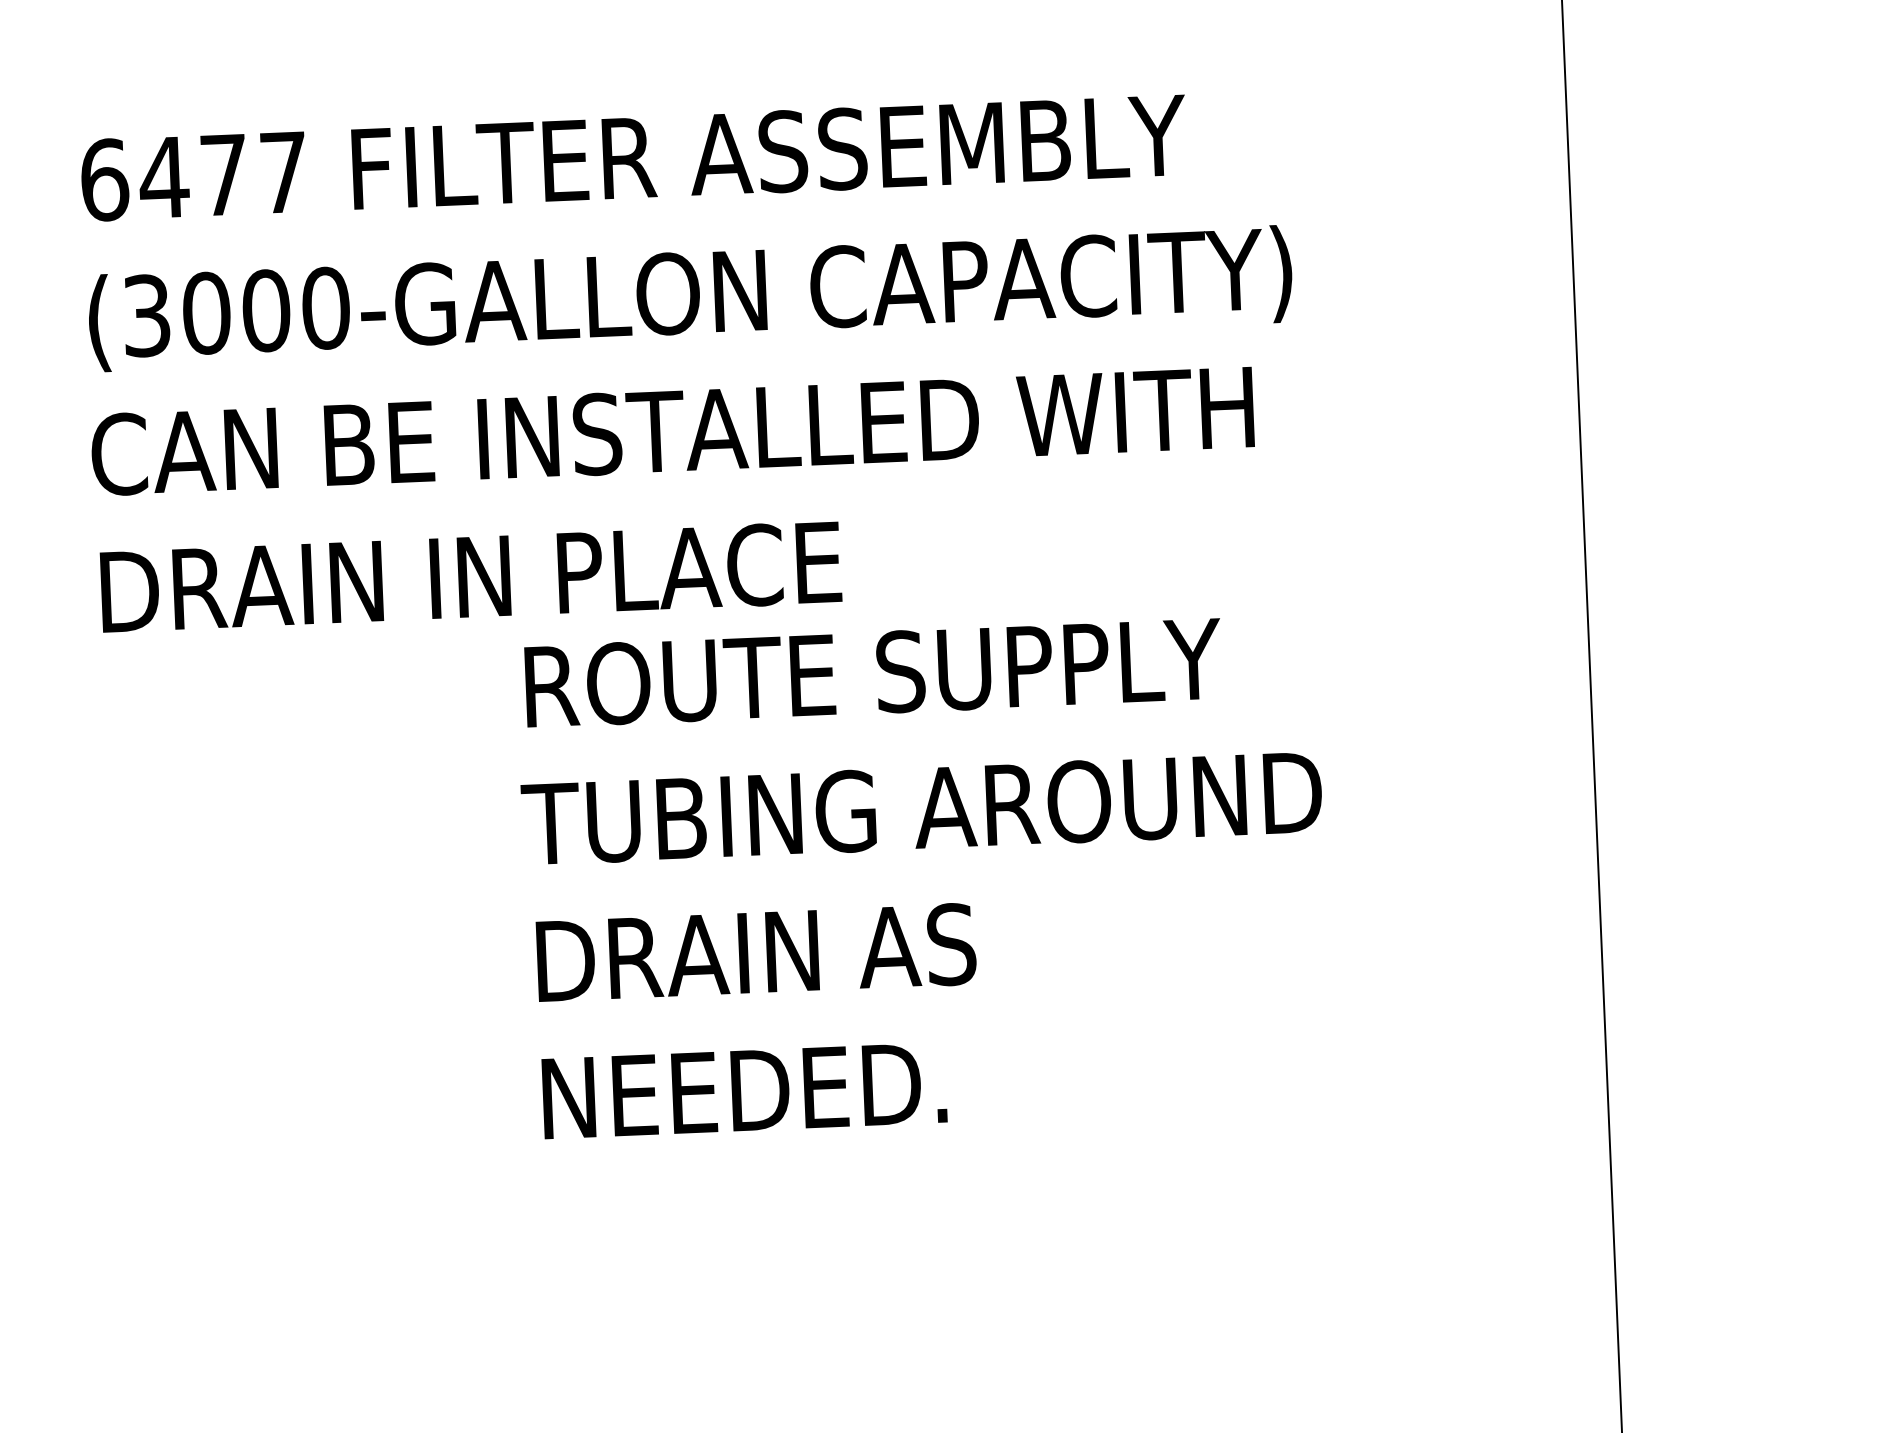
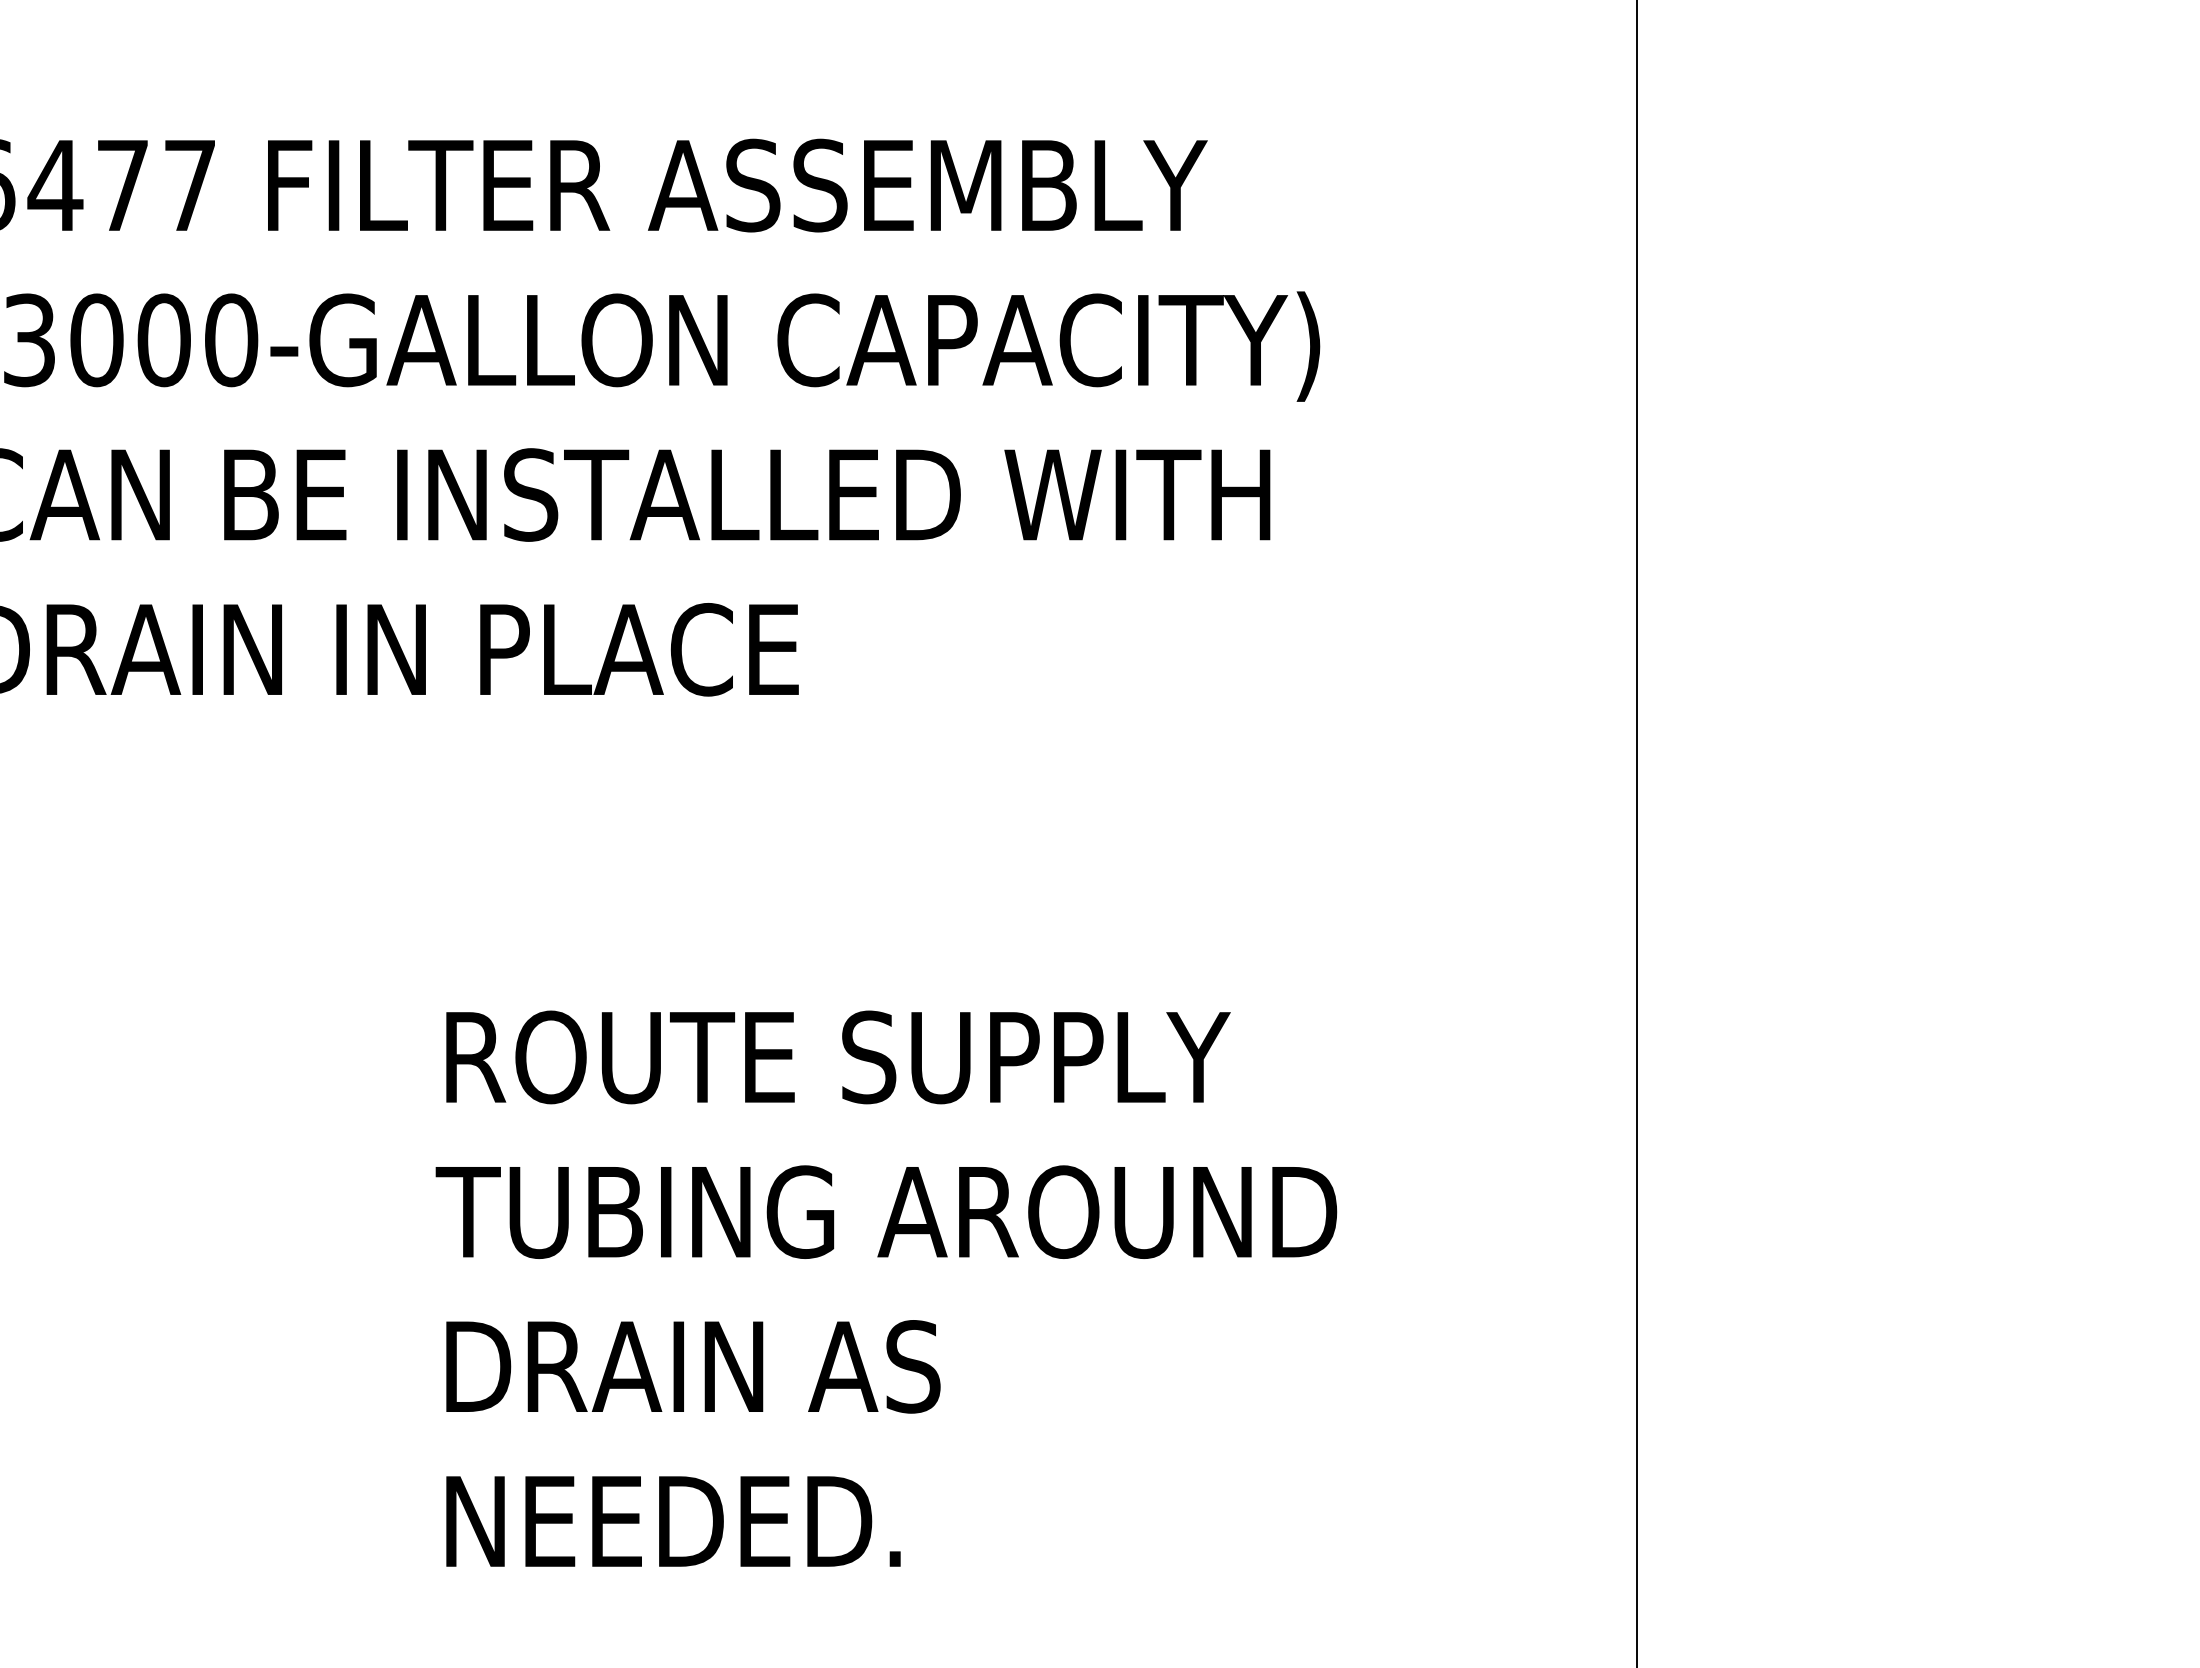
text: (924, 876) -> (886, 1288), moved

